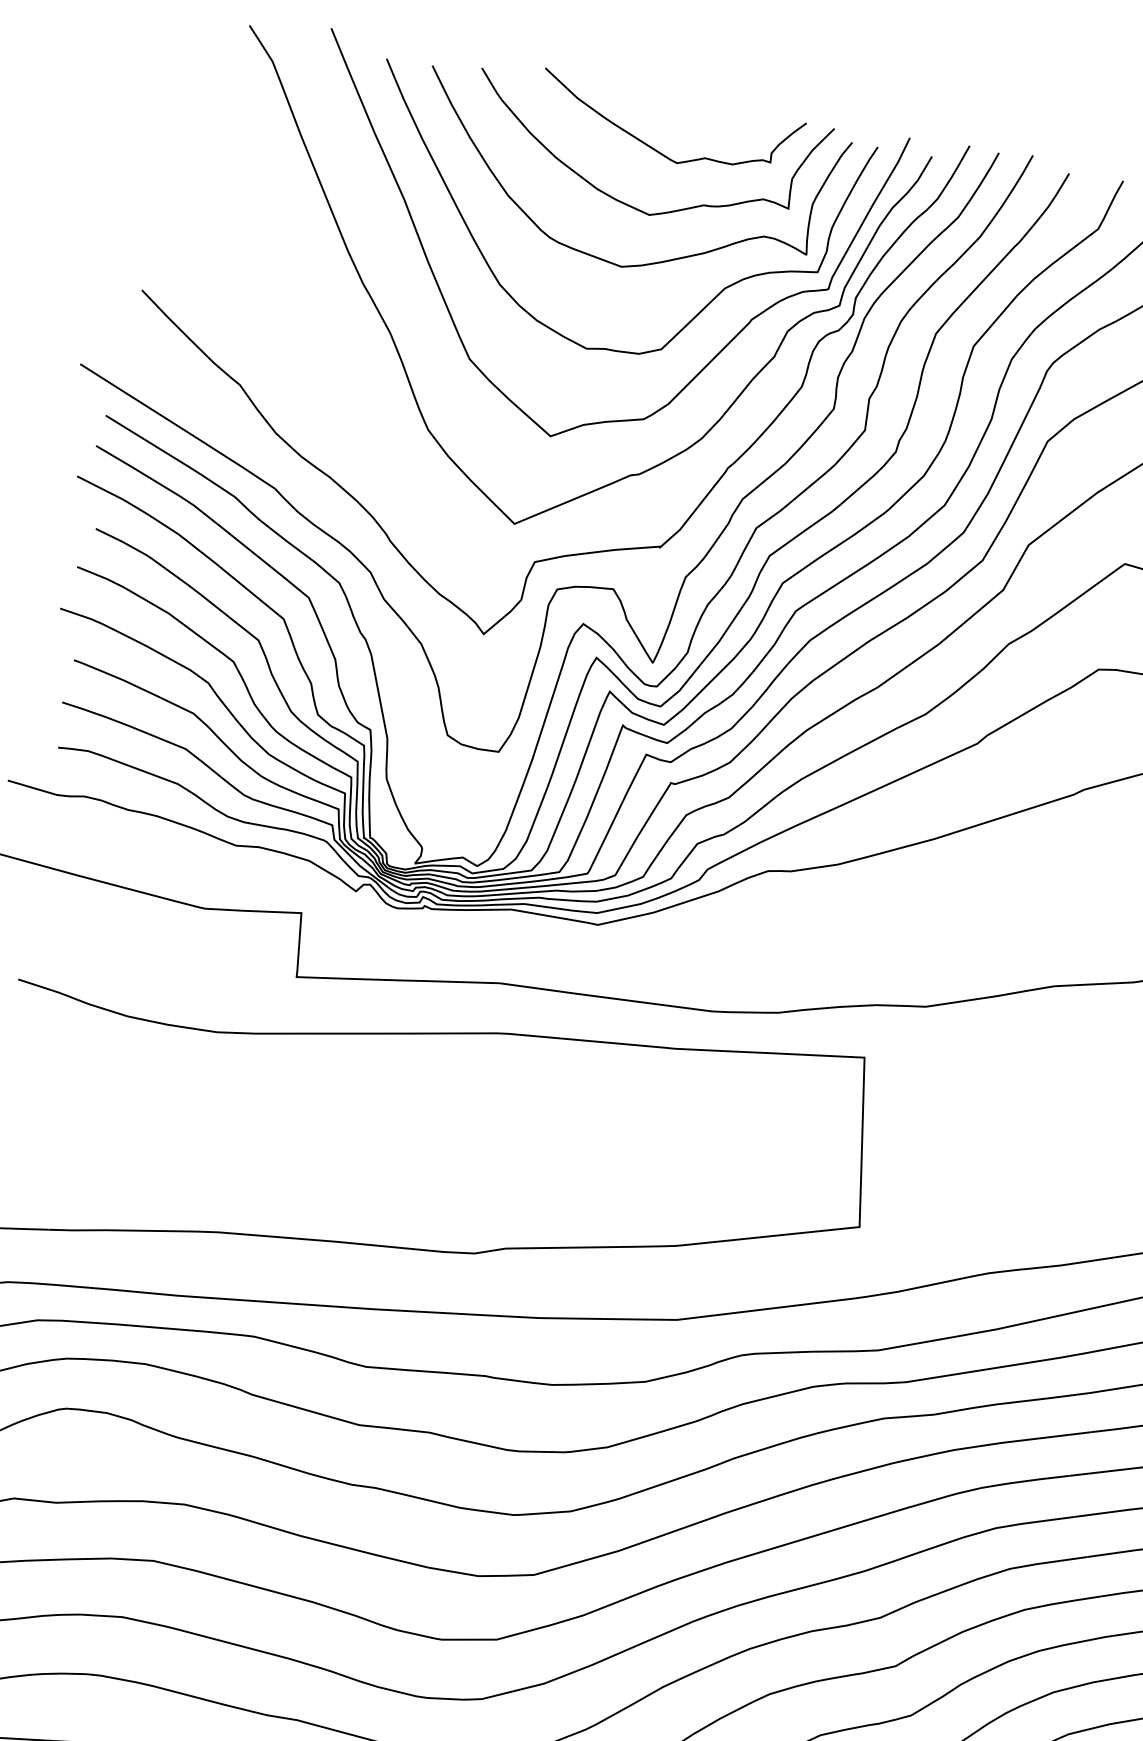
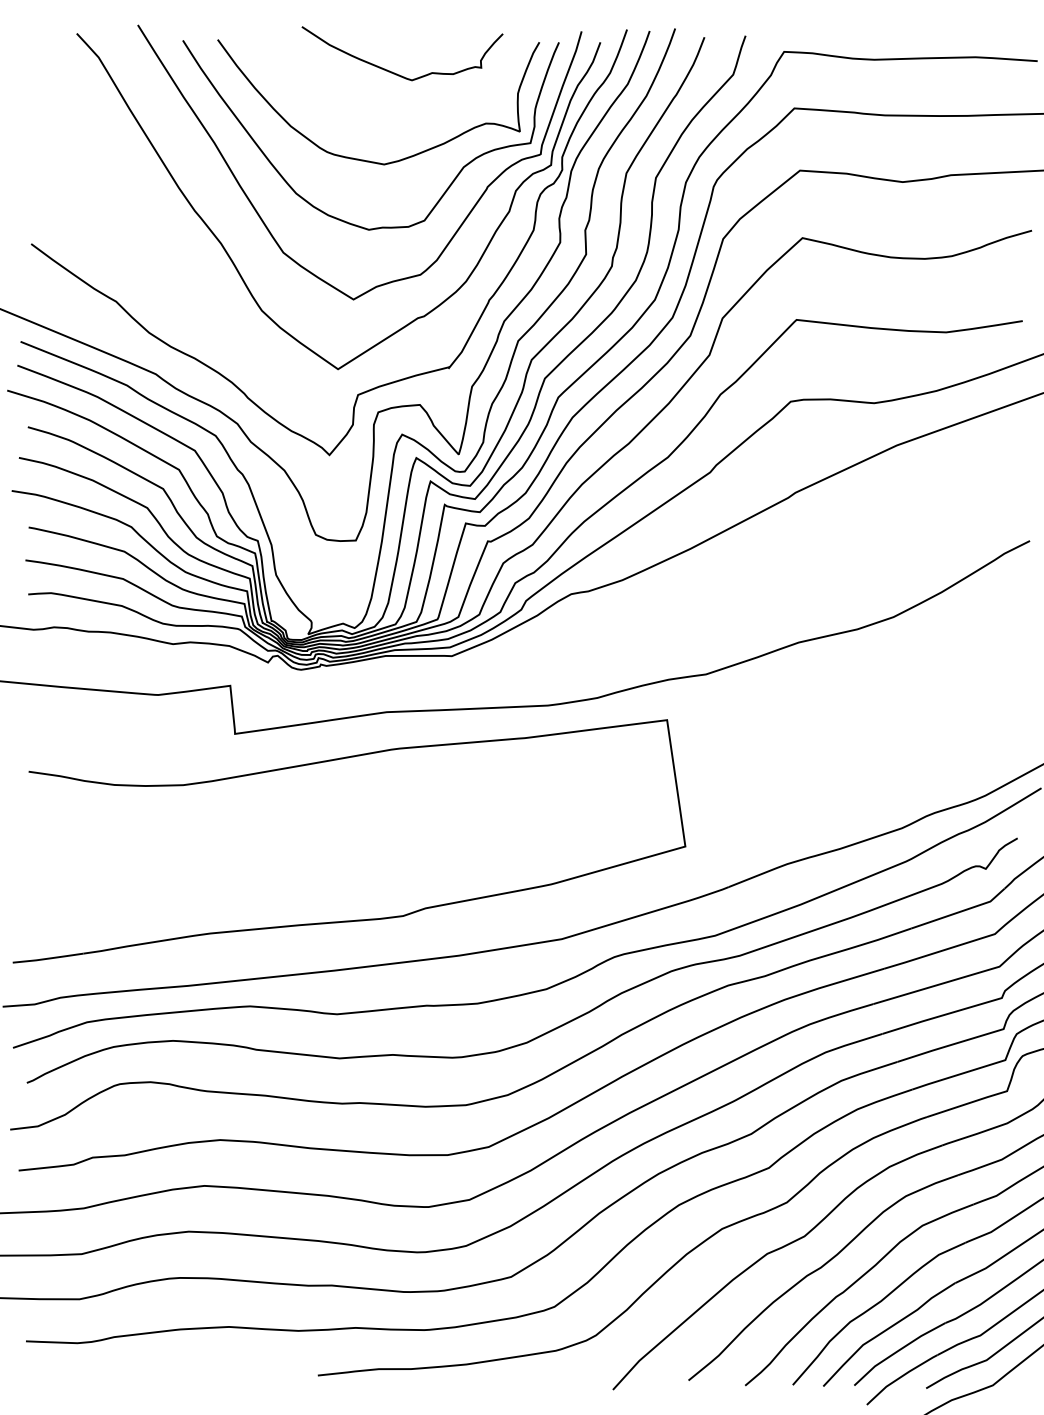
curve: (627, 203) -> (380, 116), removed

